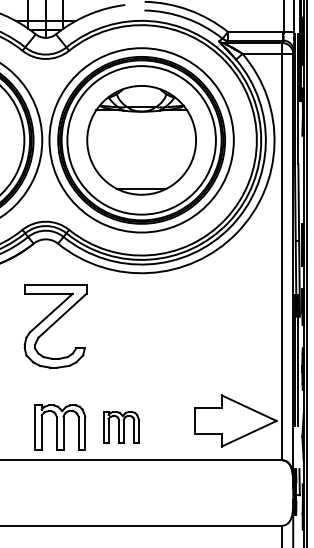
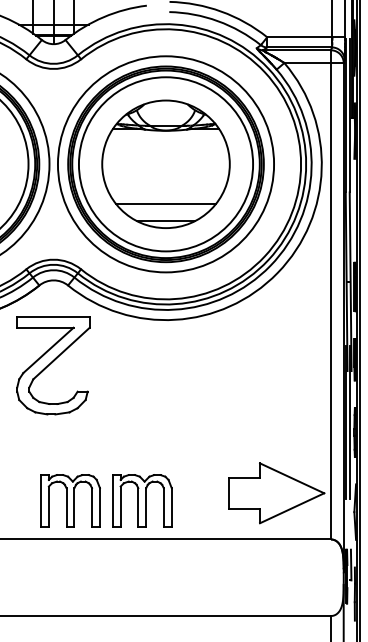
line: (141, 173) -> (165, 203), added
part: (55, 326) -> (53, 366), moved
part: (121, 427) -> (142, 500), size x1.43

